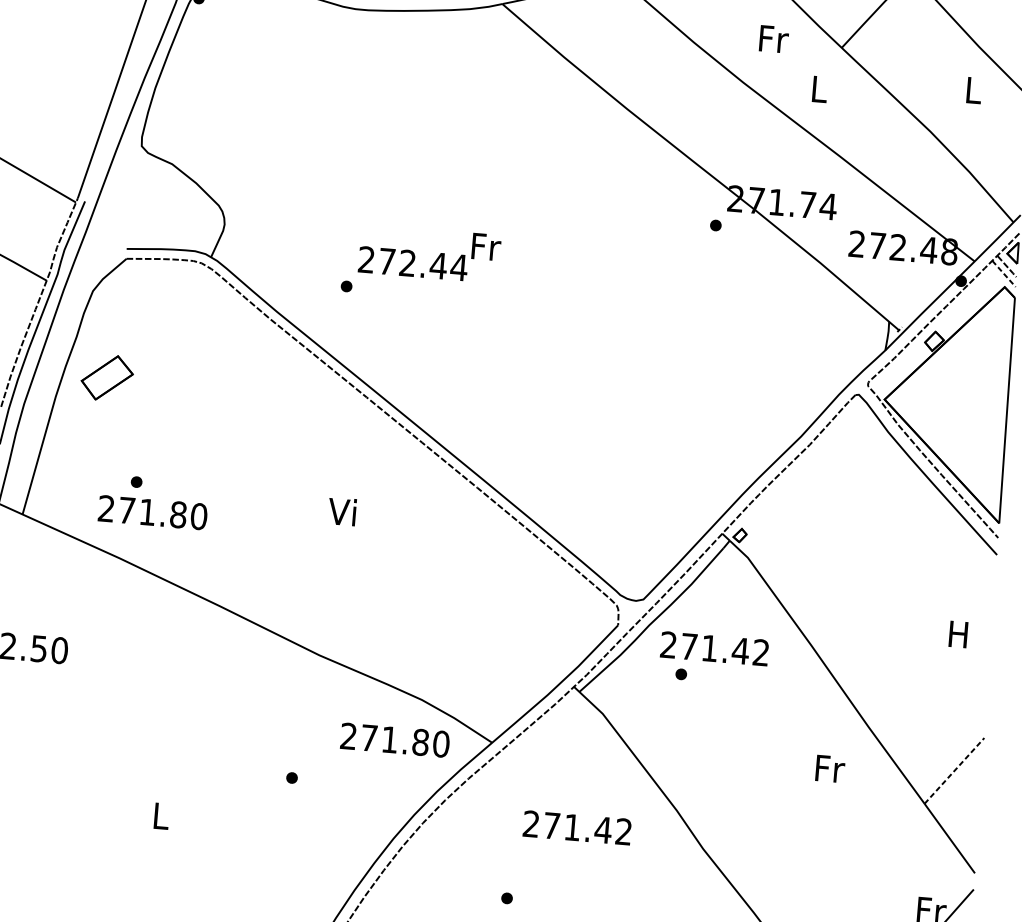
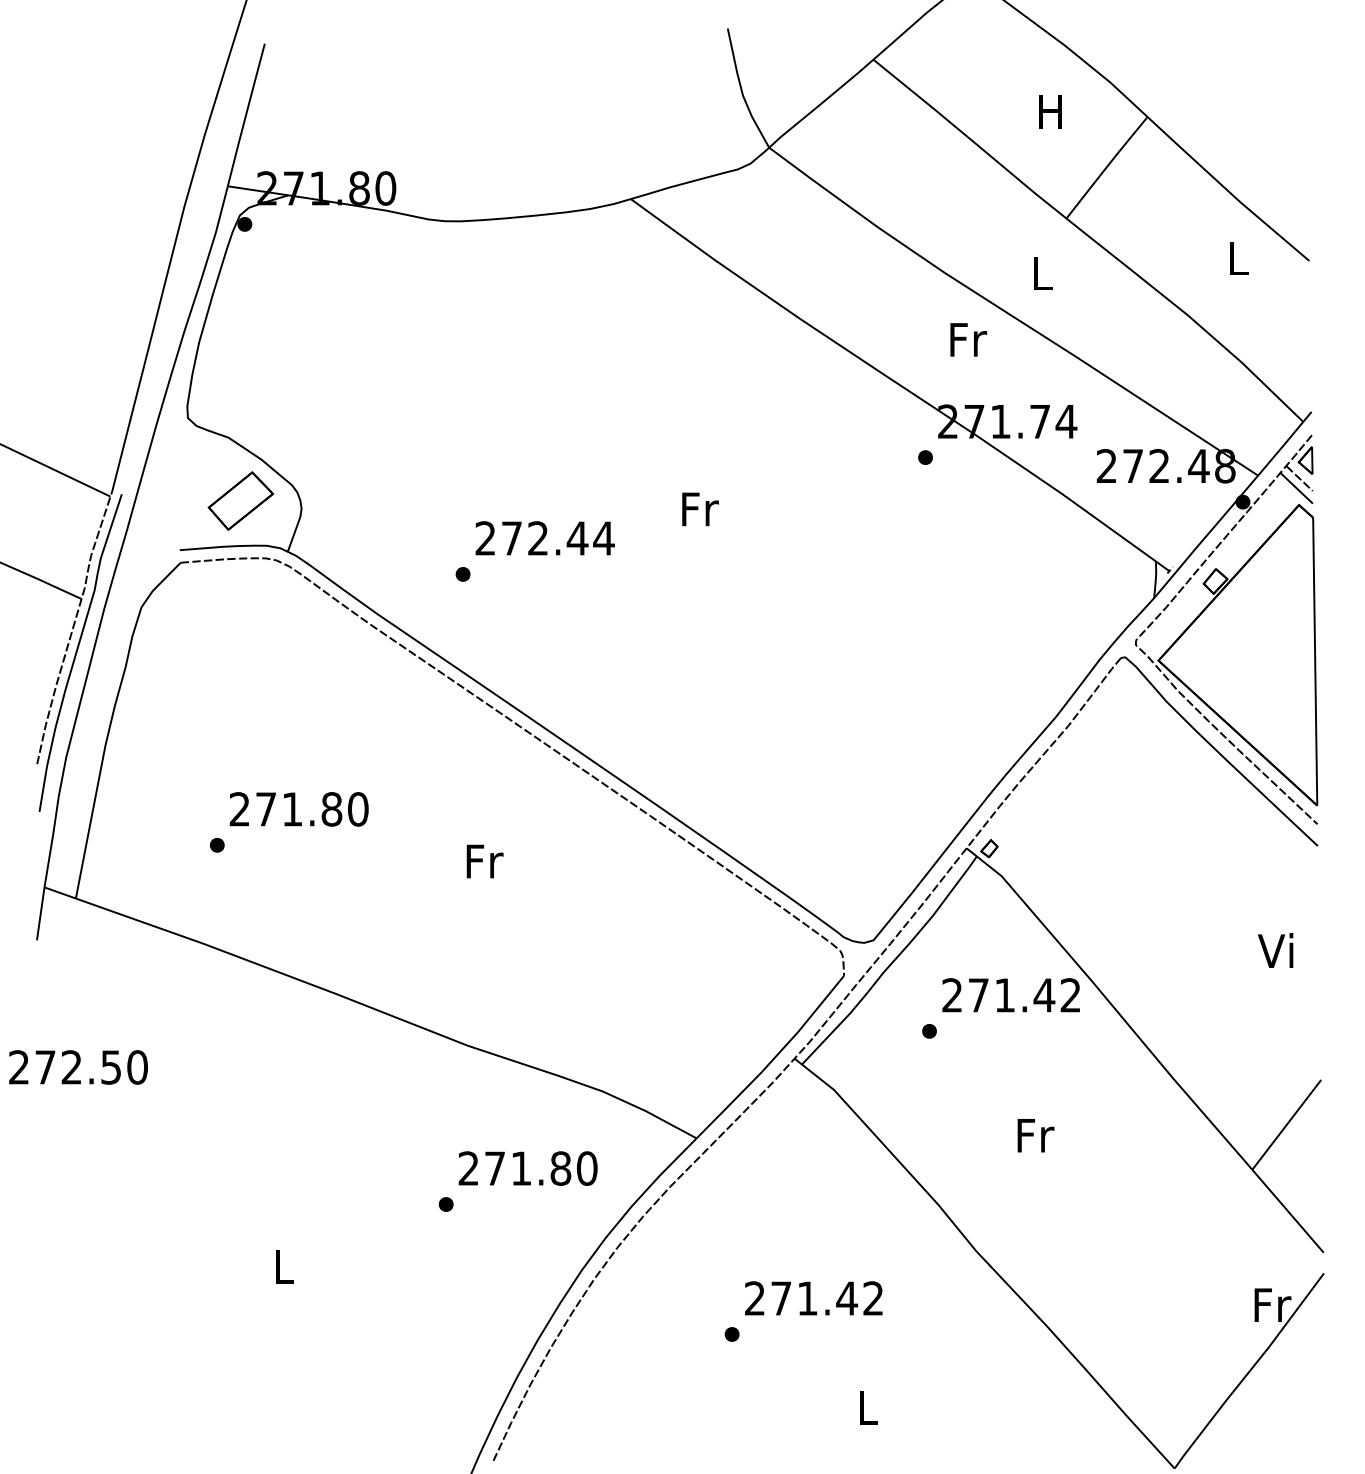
text: (773, 38) -> (968, 339), moved
text: (486, 247) -> (700, 509), moved
line: (1004, 274) -> (1297, 489), dashed -> solid
part: (107, 377) -> (240, 500), moved
text: (343, 511) -> (483, 860), Vi -> Fr
text: (152, 512) -> (298, 809), moved
text: (957, 633) -> (1275, 950), H -> Vi
text: (714, 648) -> (1010, 995), moved
text: (394, 740) -> (527, 1168), moved
text: (830, 768) -> (1035, 1135), moved
line: (955, 770) -> (1287, 1124), dashed -> solid
text: (577, 827) -> (813, 1298), moved

